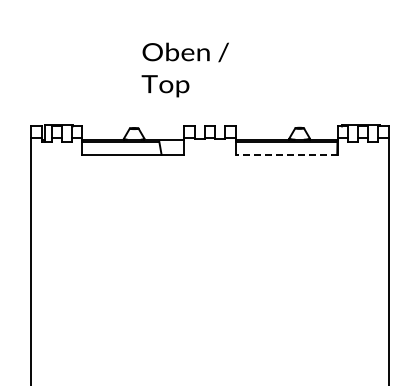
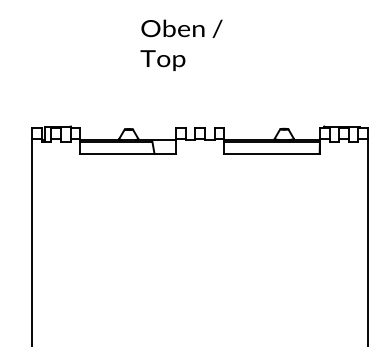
text: (184, 69) -> (180, 44), moved
line: (286, 154) -> (271, 153), dashed -> solid

